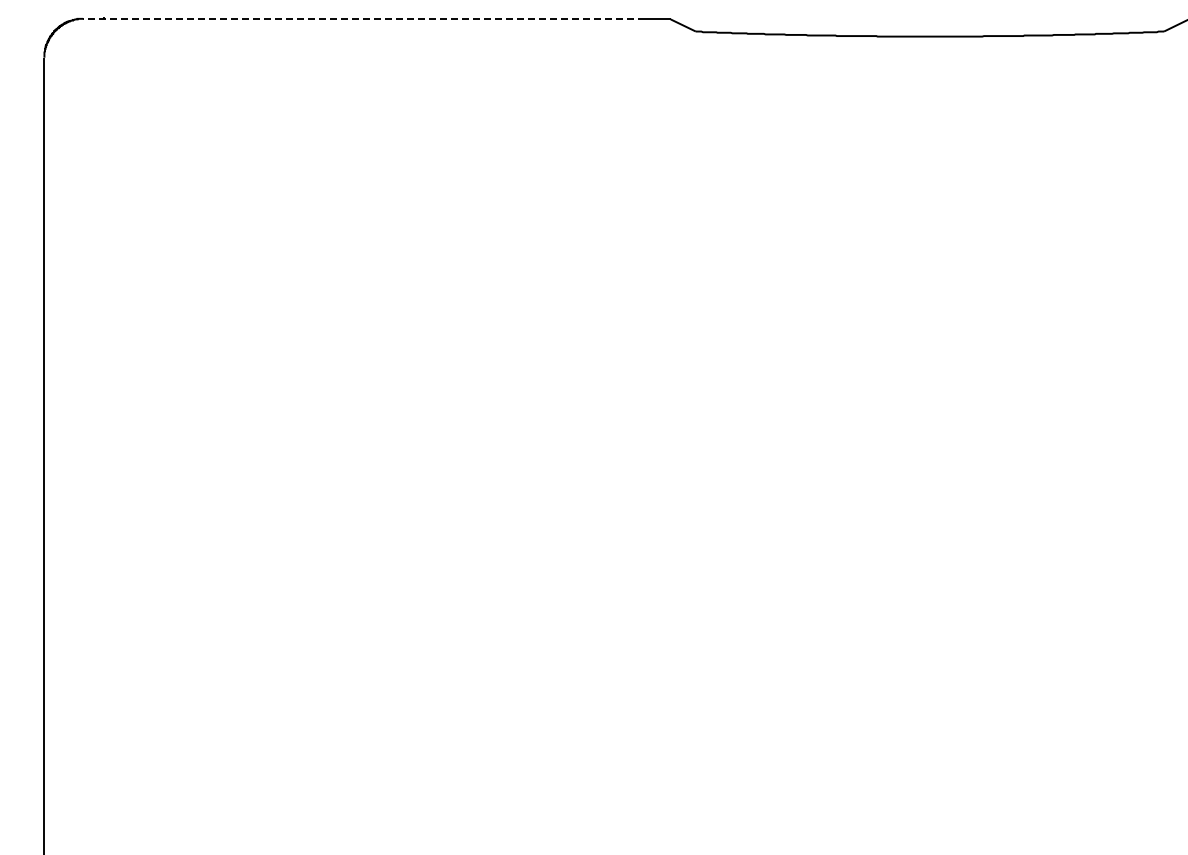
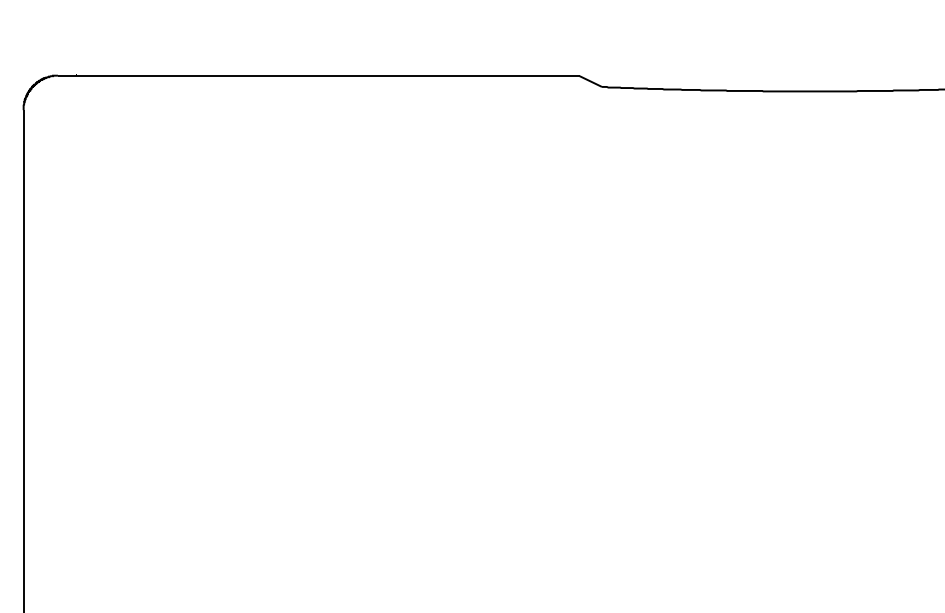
line: (363, 18) -> (306, 75), dashed -> solid

